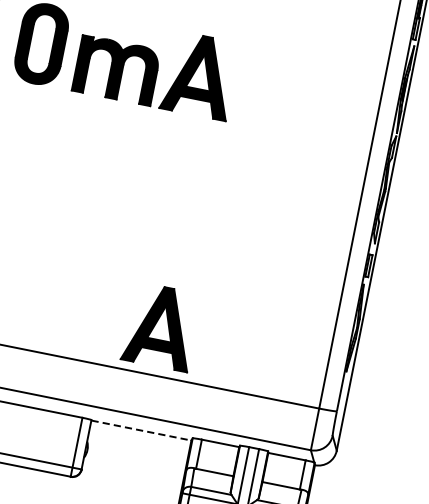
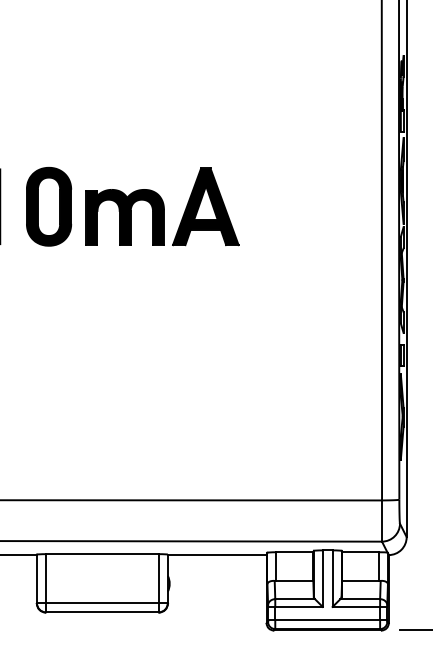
part: (161, 326) -> (216, 452), removed
line: (141, 431) -> (217, 555), dashed -> solid

